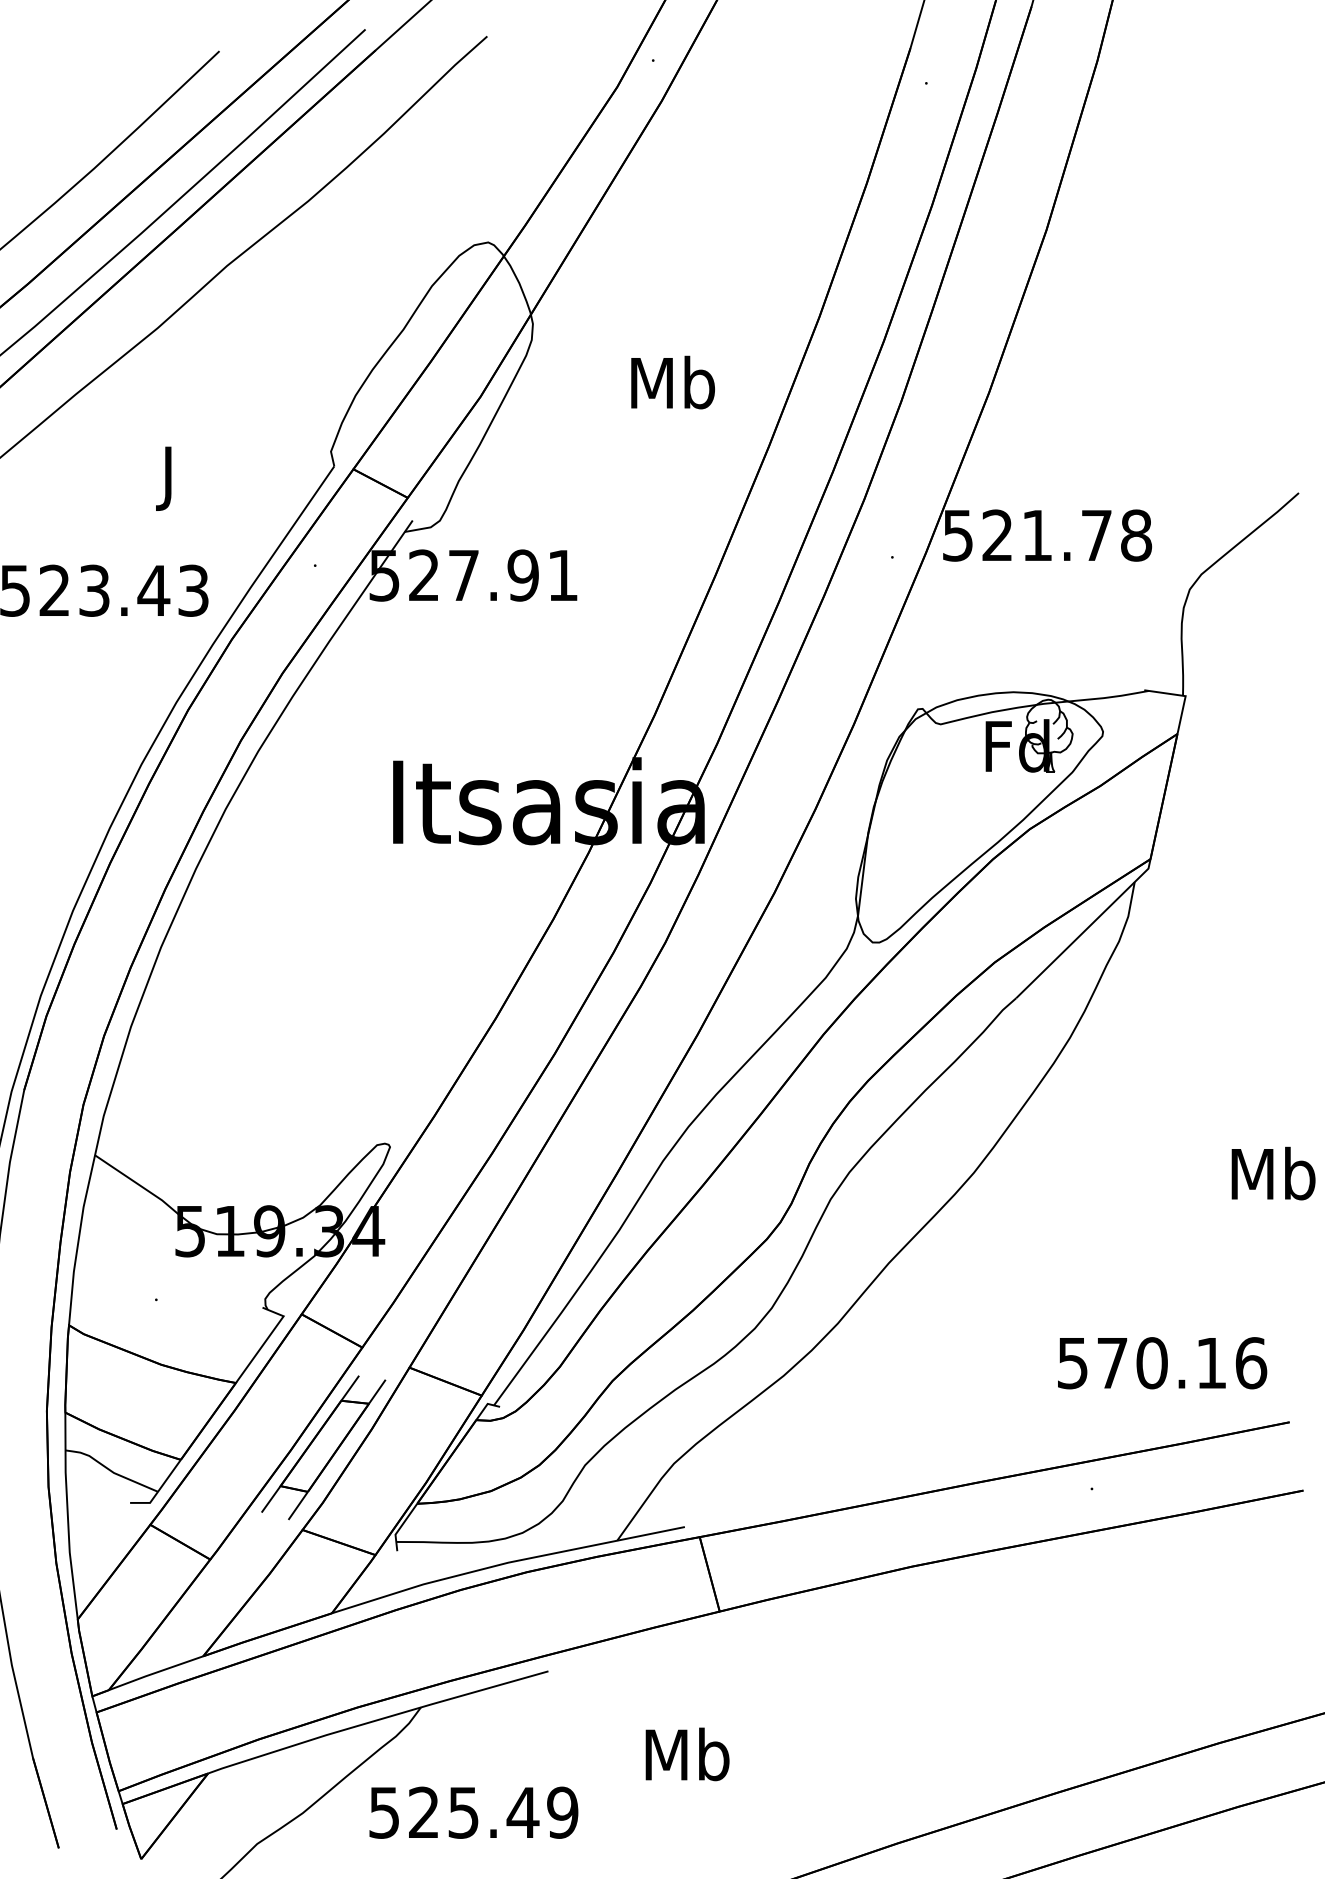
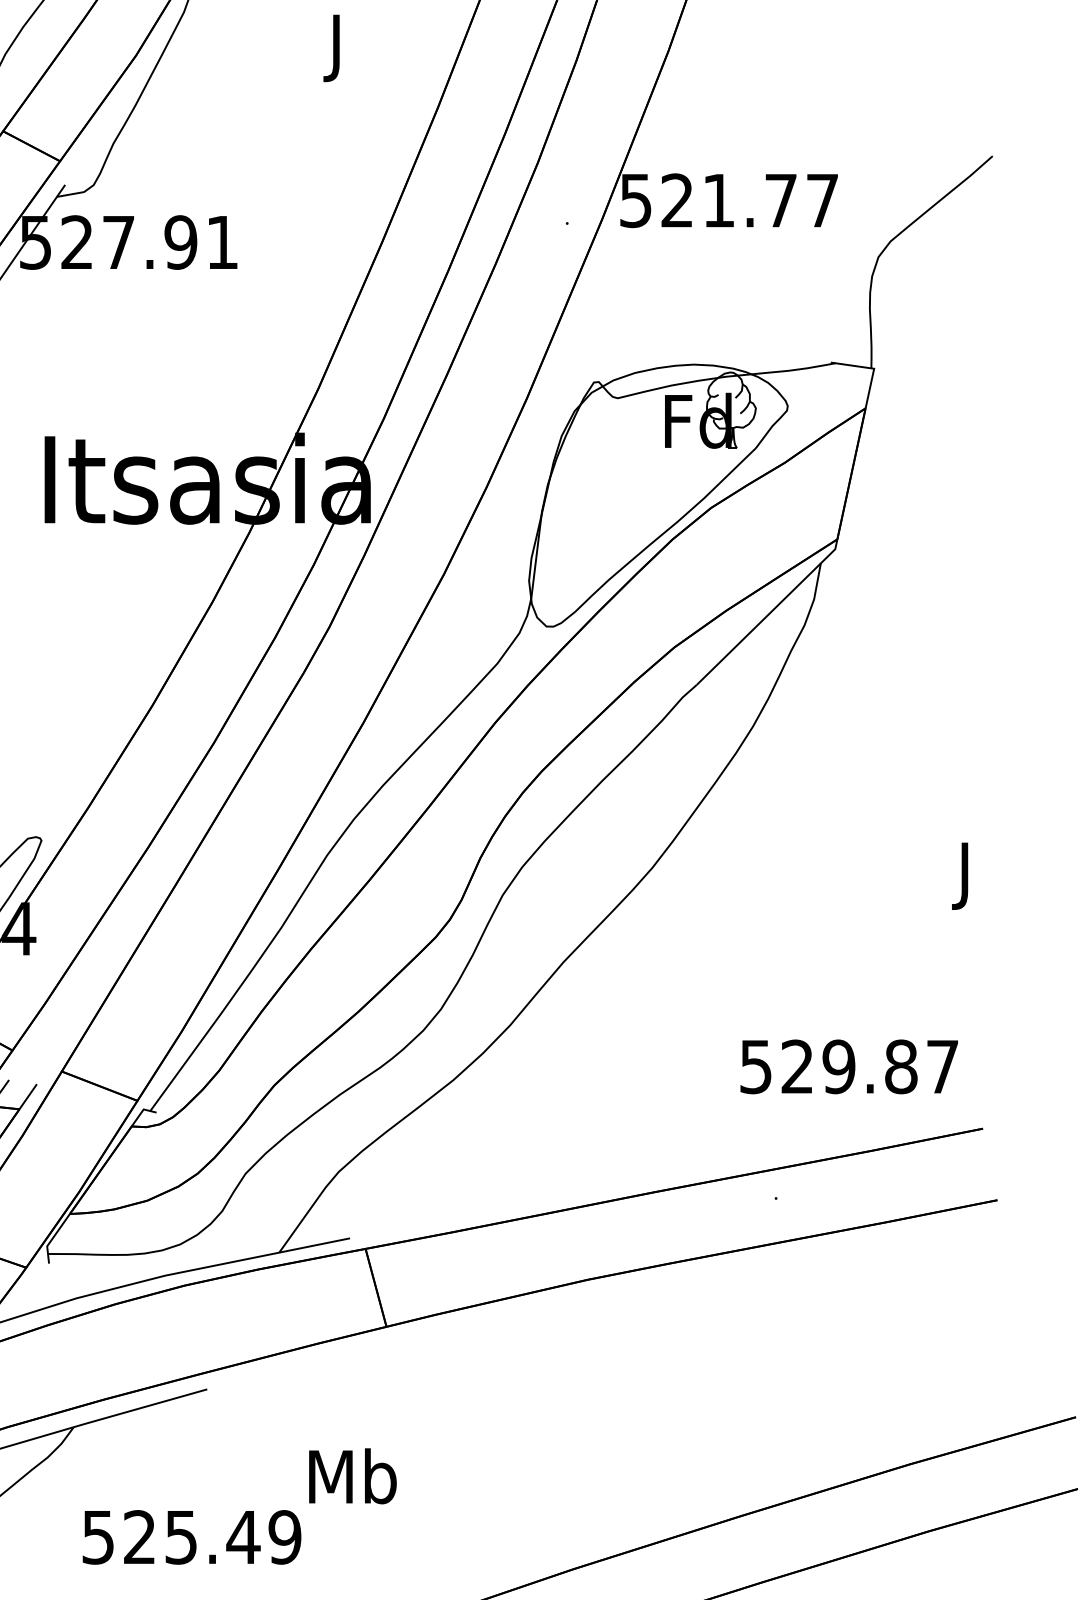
text: (673, 388) -> (338, 46), Mb -> J
text: (1136, 535) -> (822, 200), 521.78 -> 521.77
text: (1273, 1179) -> (966, 874), Mb -> J
text: (1182, 1363) -> (870, 1067), 570.16 -> 529.87
text: (473, 1812) -> (191, 1537), moved

